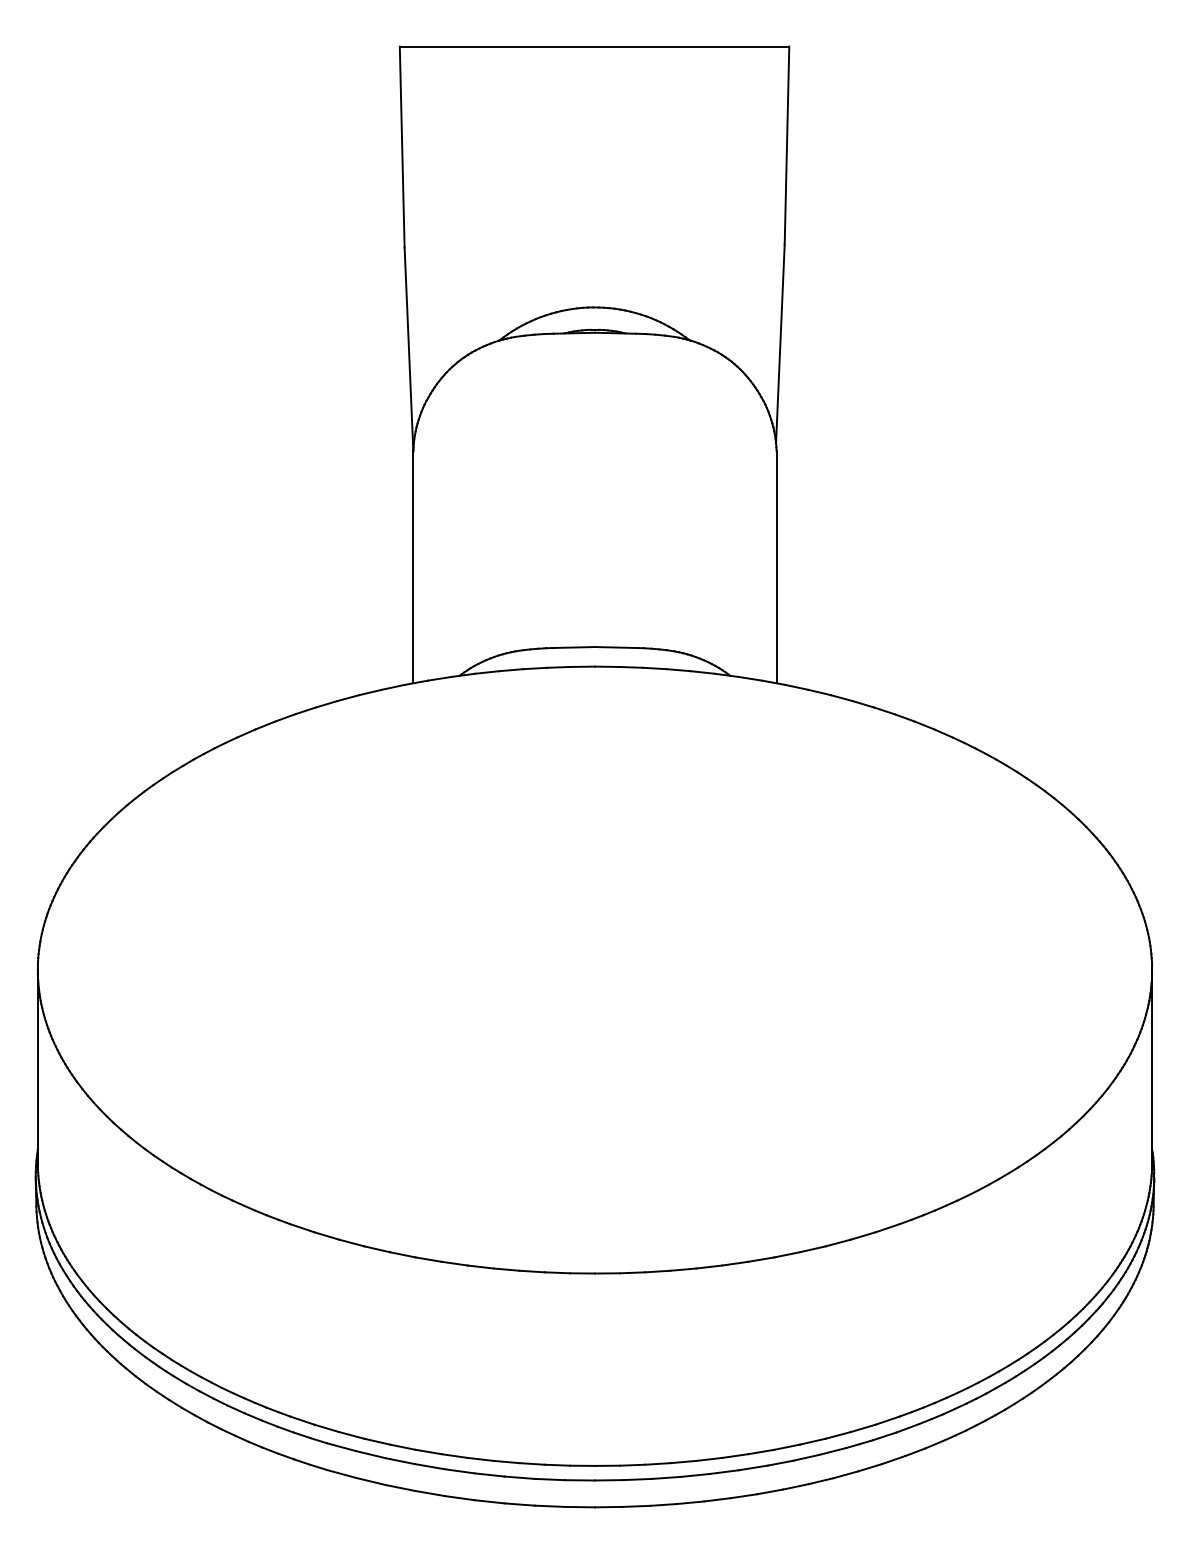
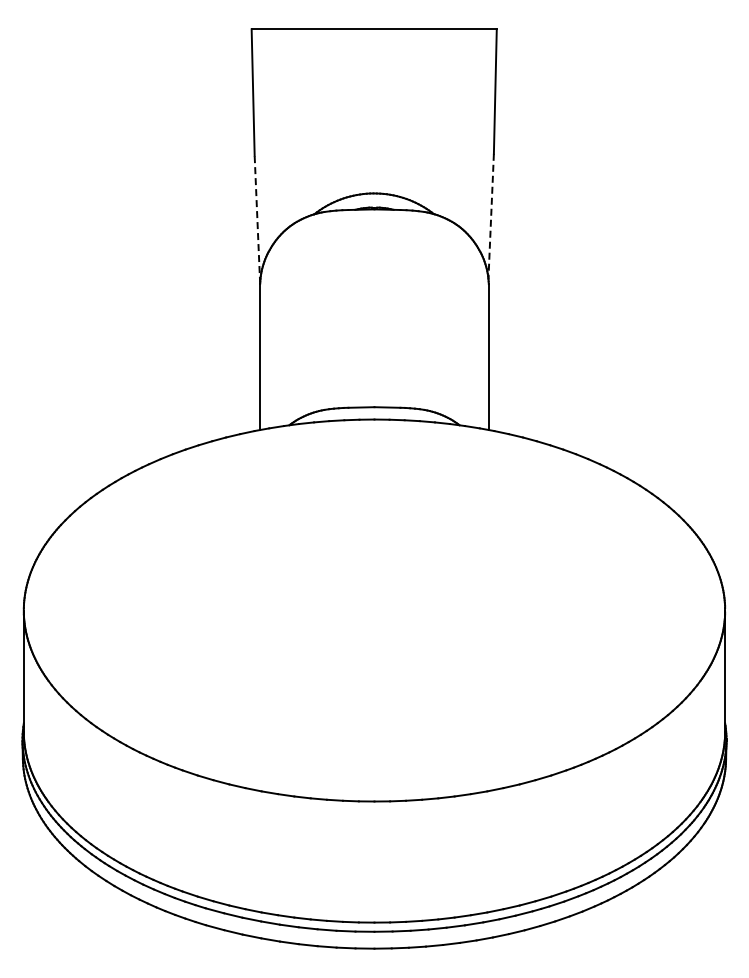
line: (780, 344) -> (491, 216), solid -> dashed
line: (409, 348) -> (257, 219), solid -> dashed

